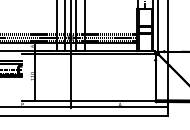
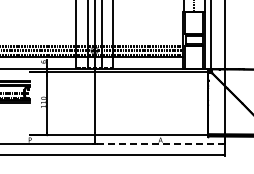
line: (120, 107) -> (160, 143), solid -> dashed

